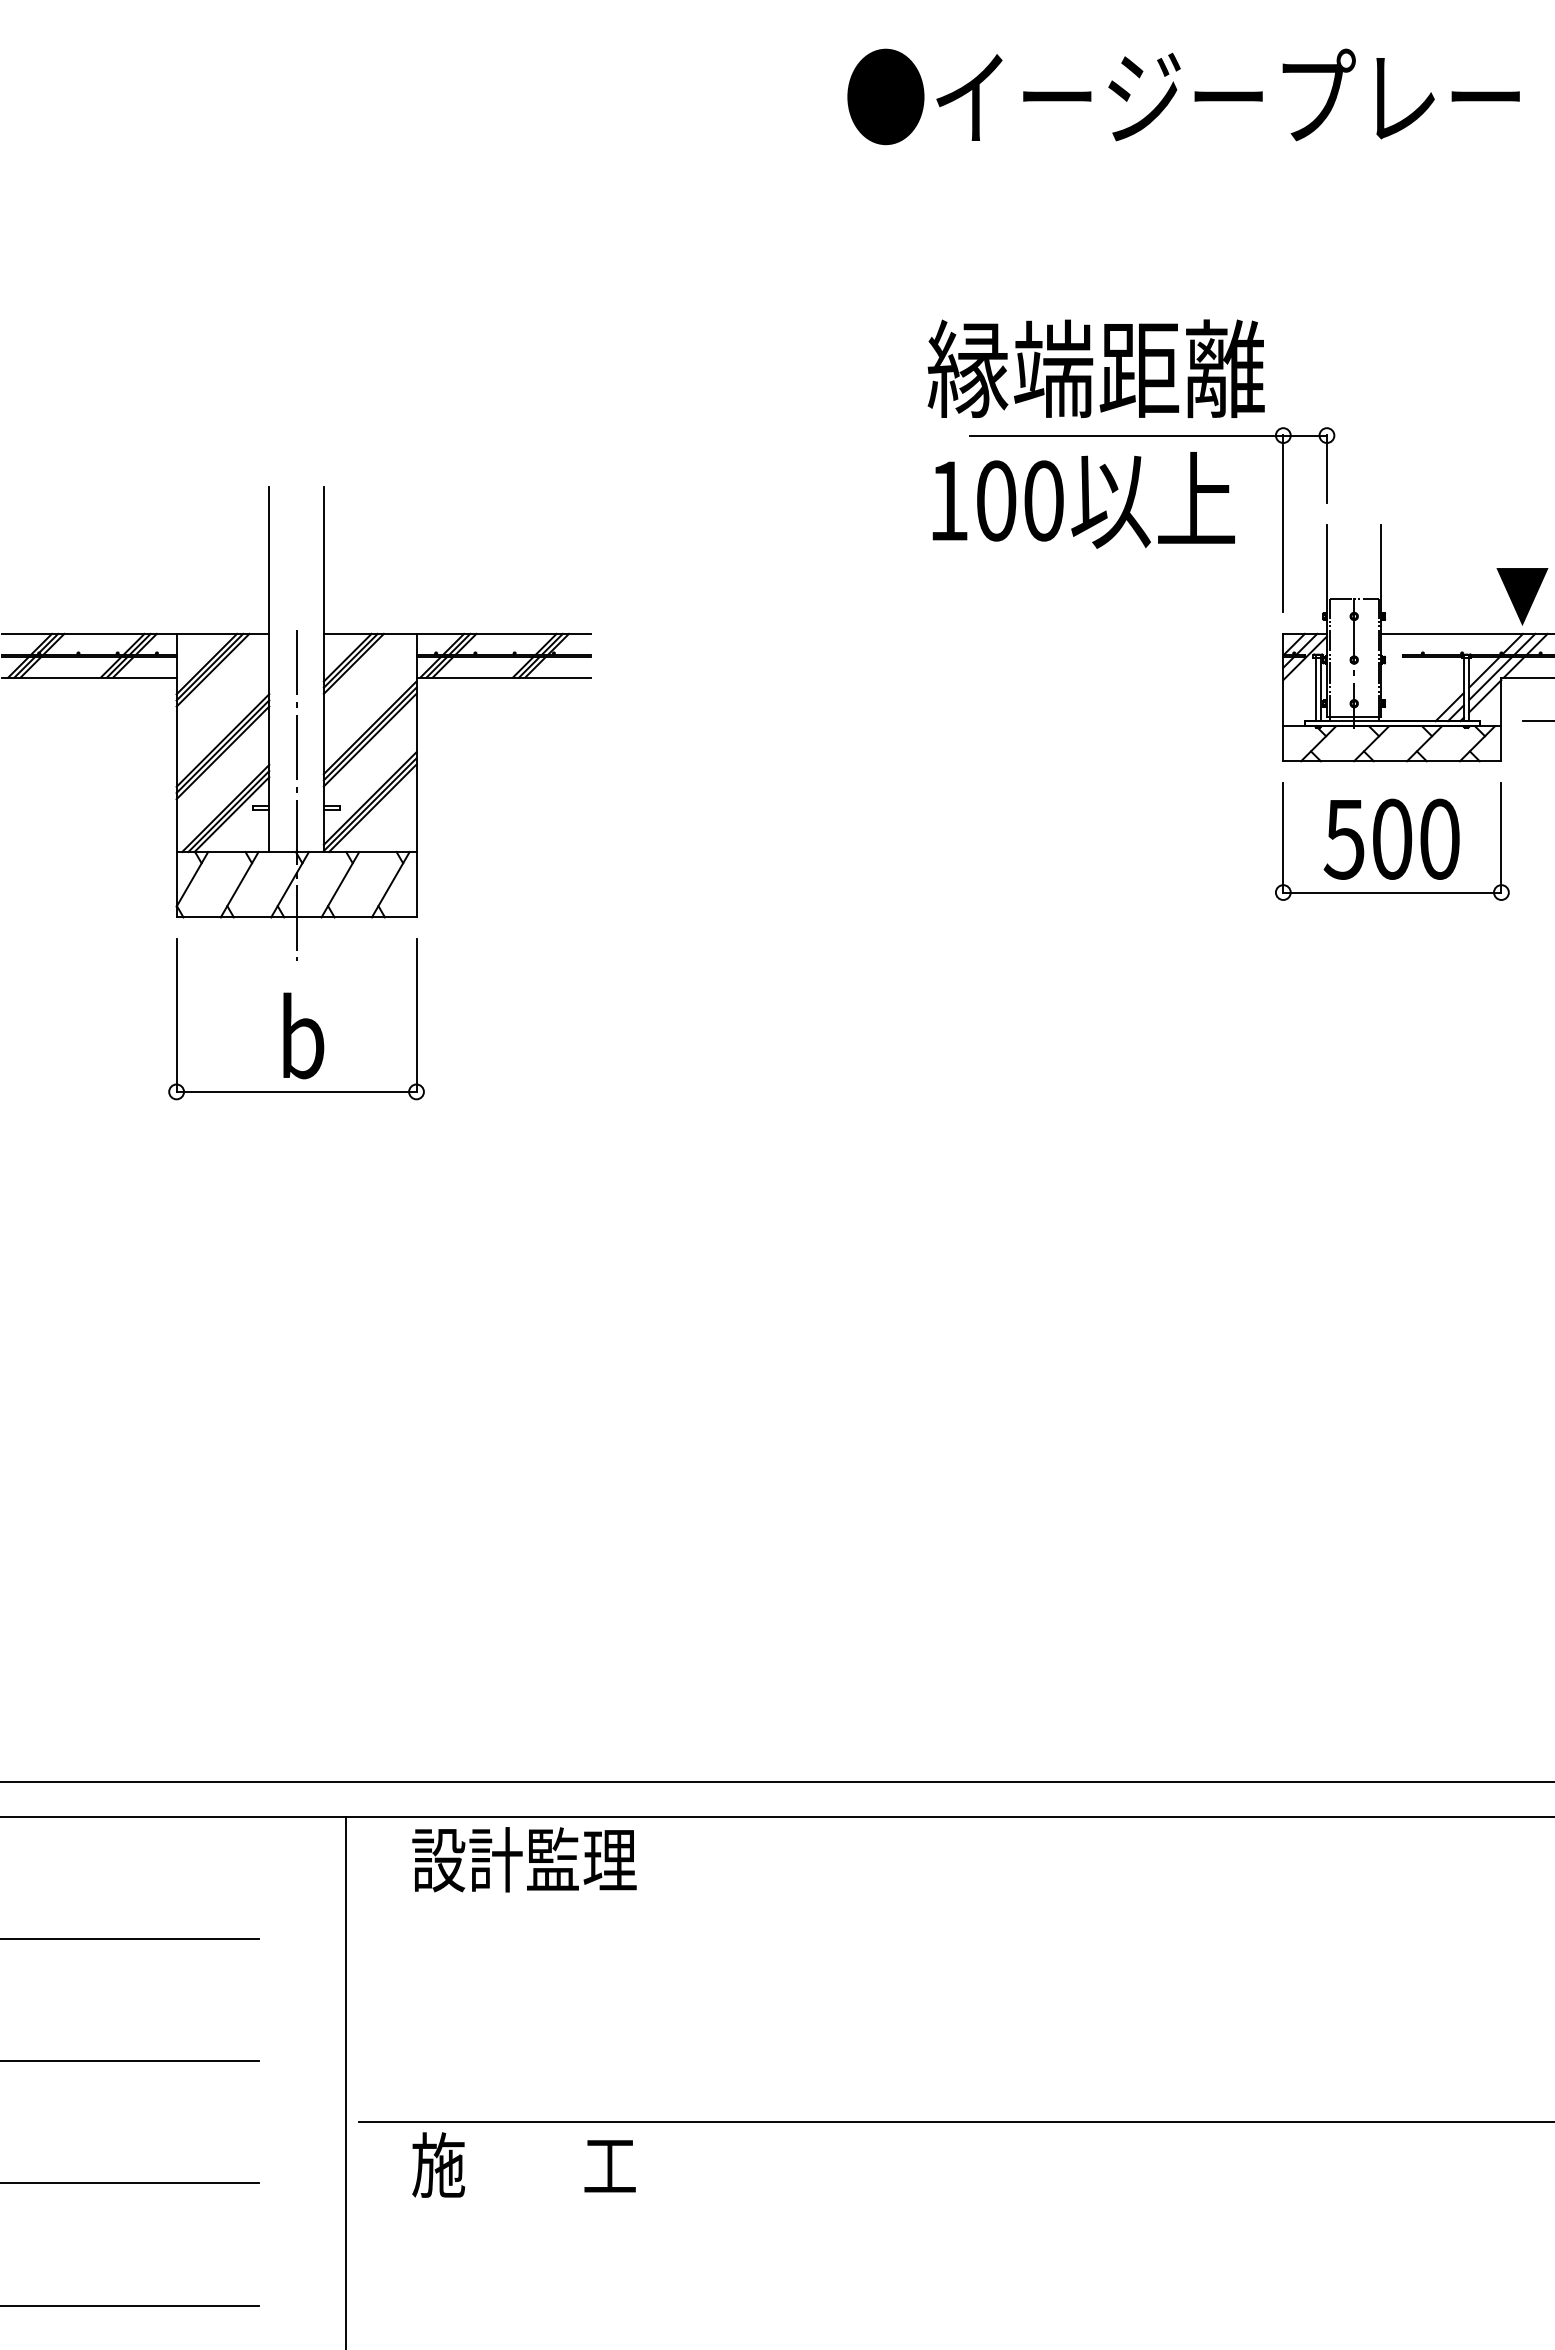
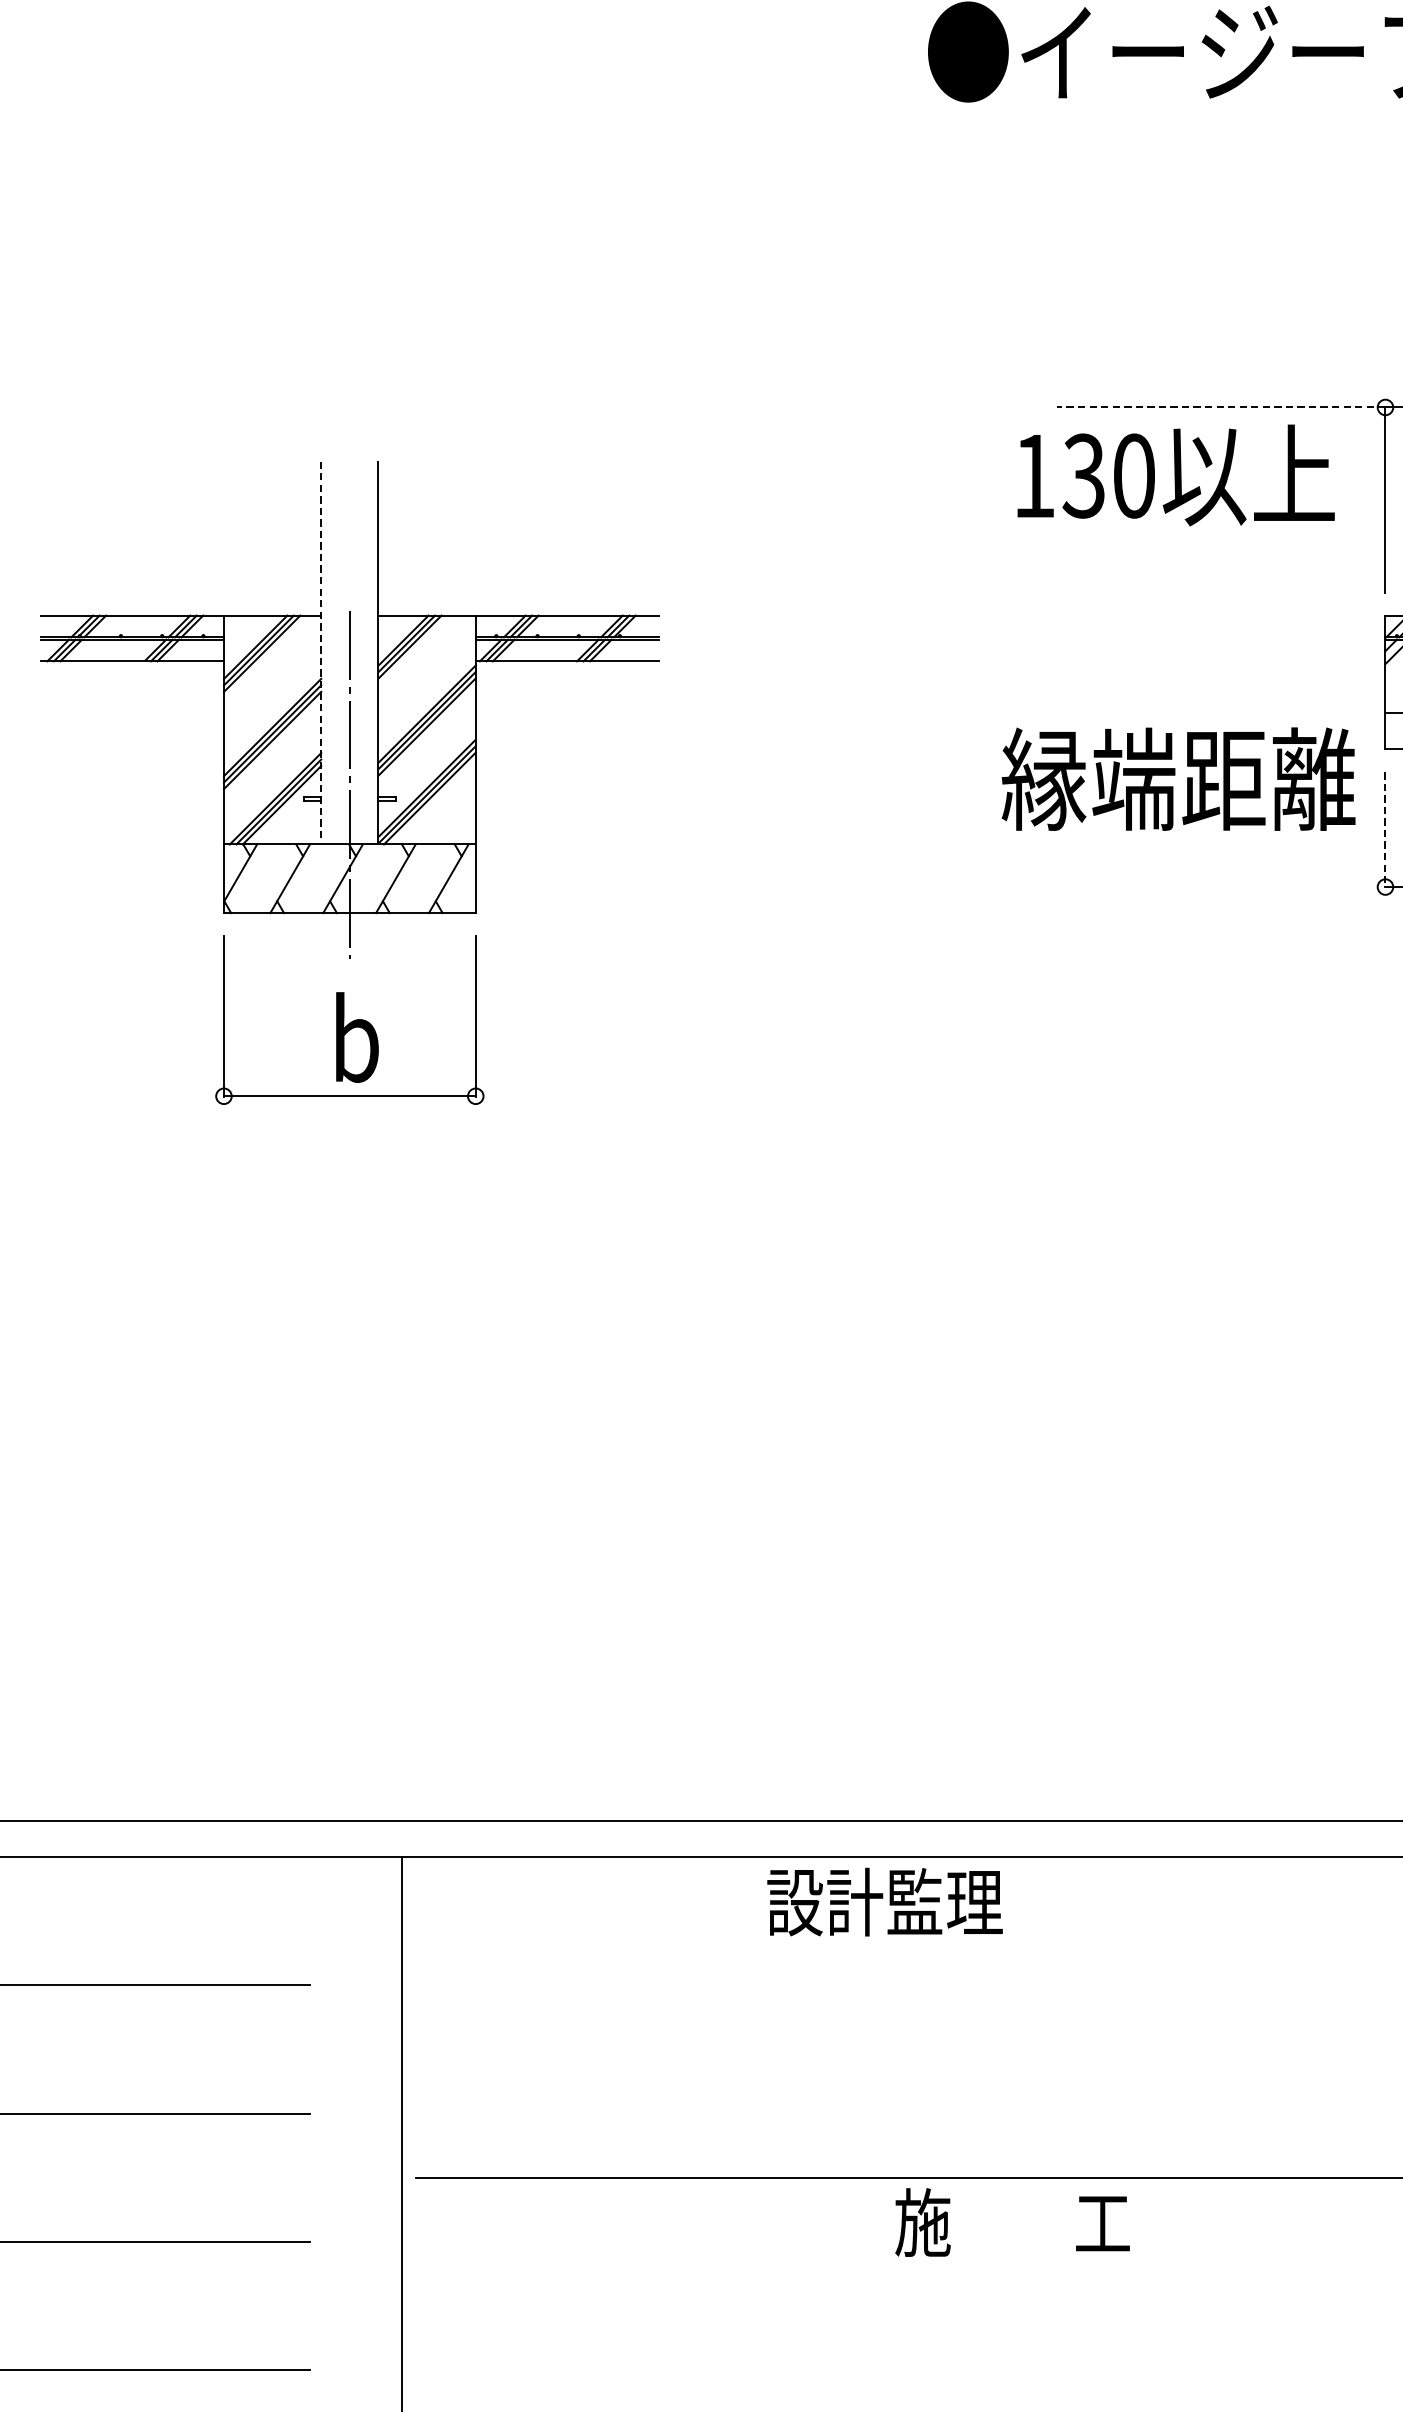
text: (1095, 368) -> (1177, 778), moved
line: (1126, 435) -> (1220, 407), solid -> dashed
text: (995, 500) -> (1083, 475), 100 -> 130
line: (269, 670) -> (321, 654), solid -> dashed
line: (1283, 838) -> (1385, 830), solid -> dashed
text: (524, 1859) -> (885, 1901), moved
text: (523, 2164) -> (1012, 2221), moved

